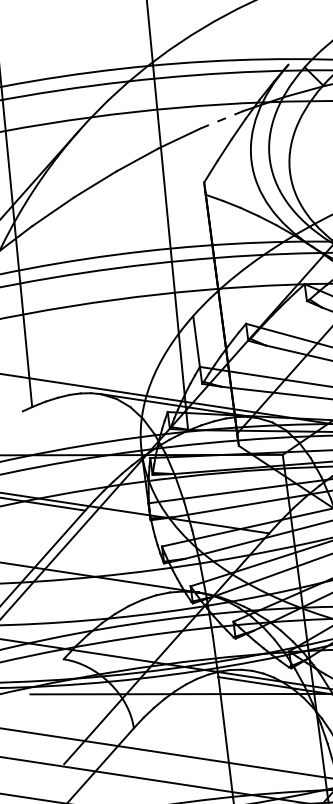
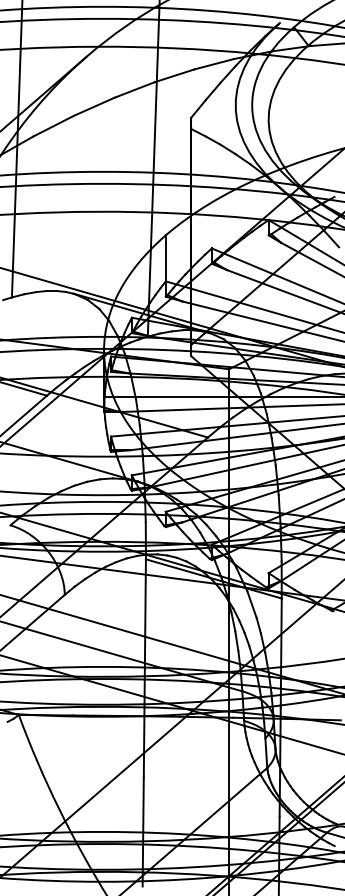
line: (221, 120) -> (213, 64), dashed -> solid

